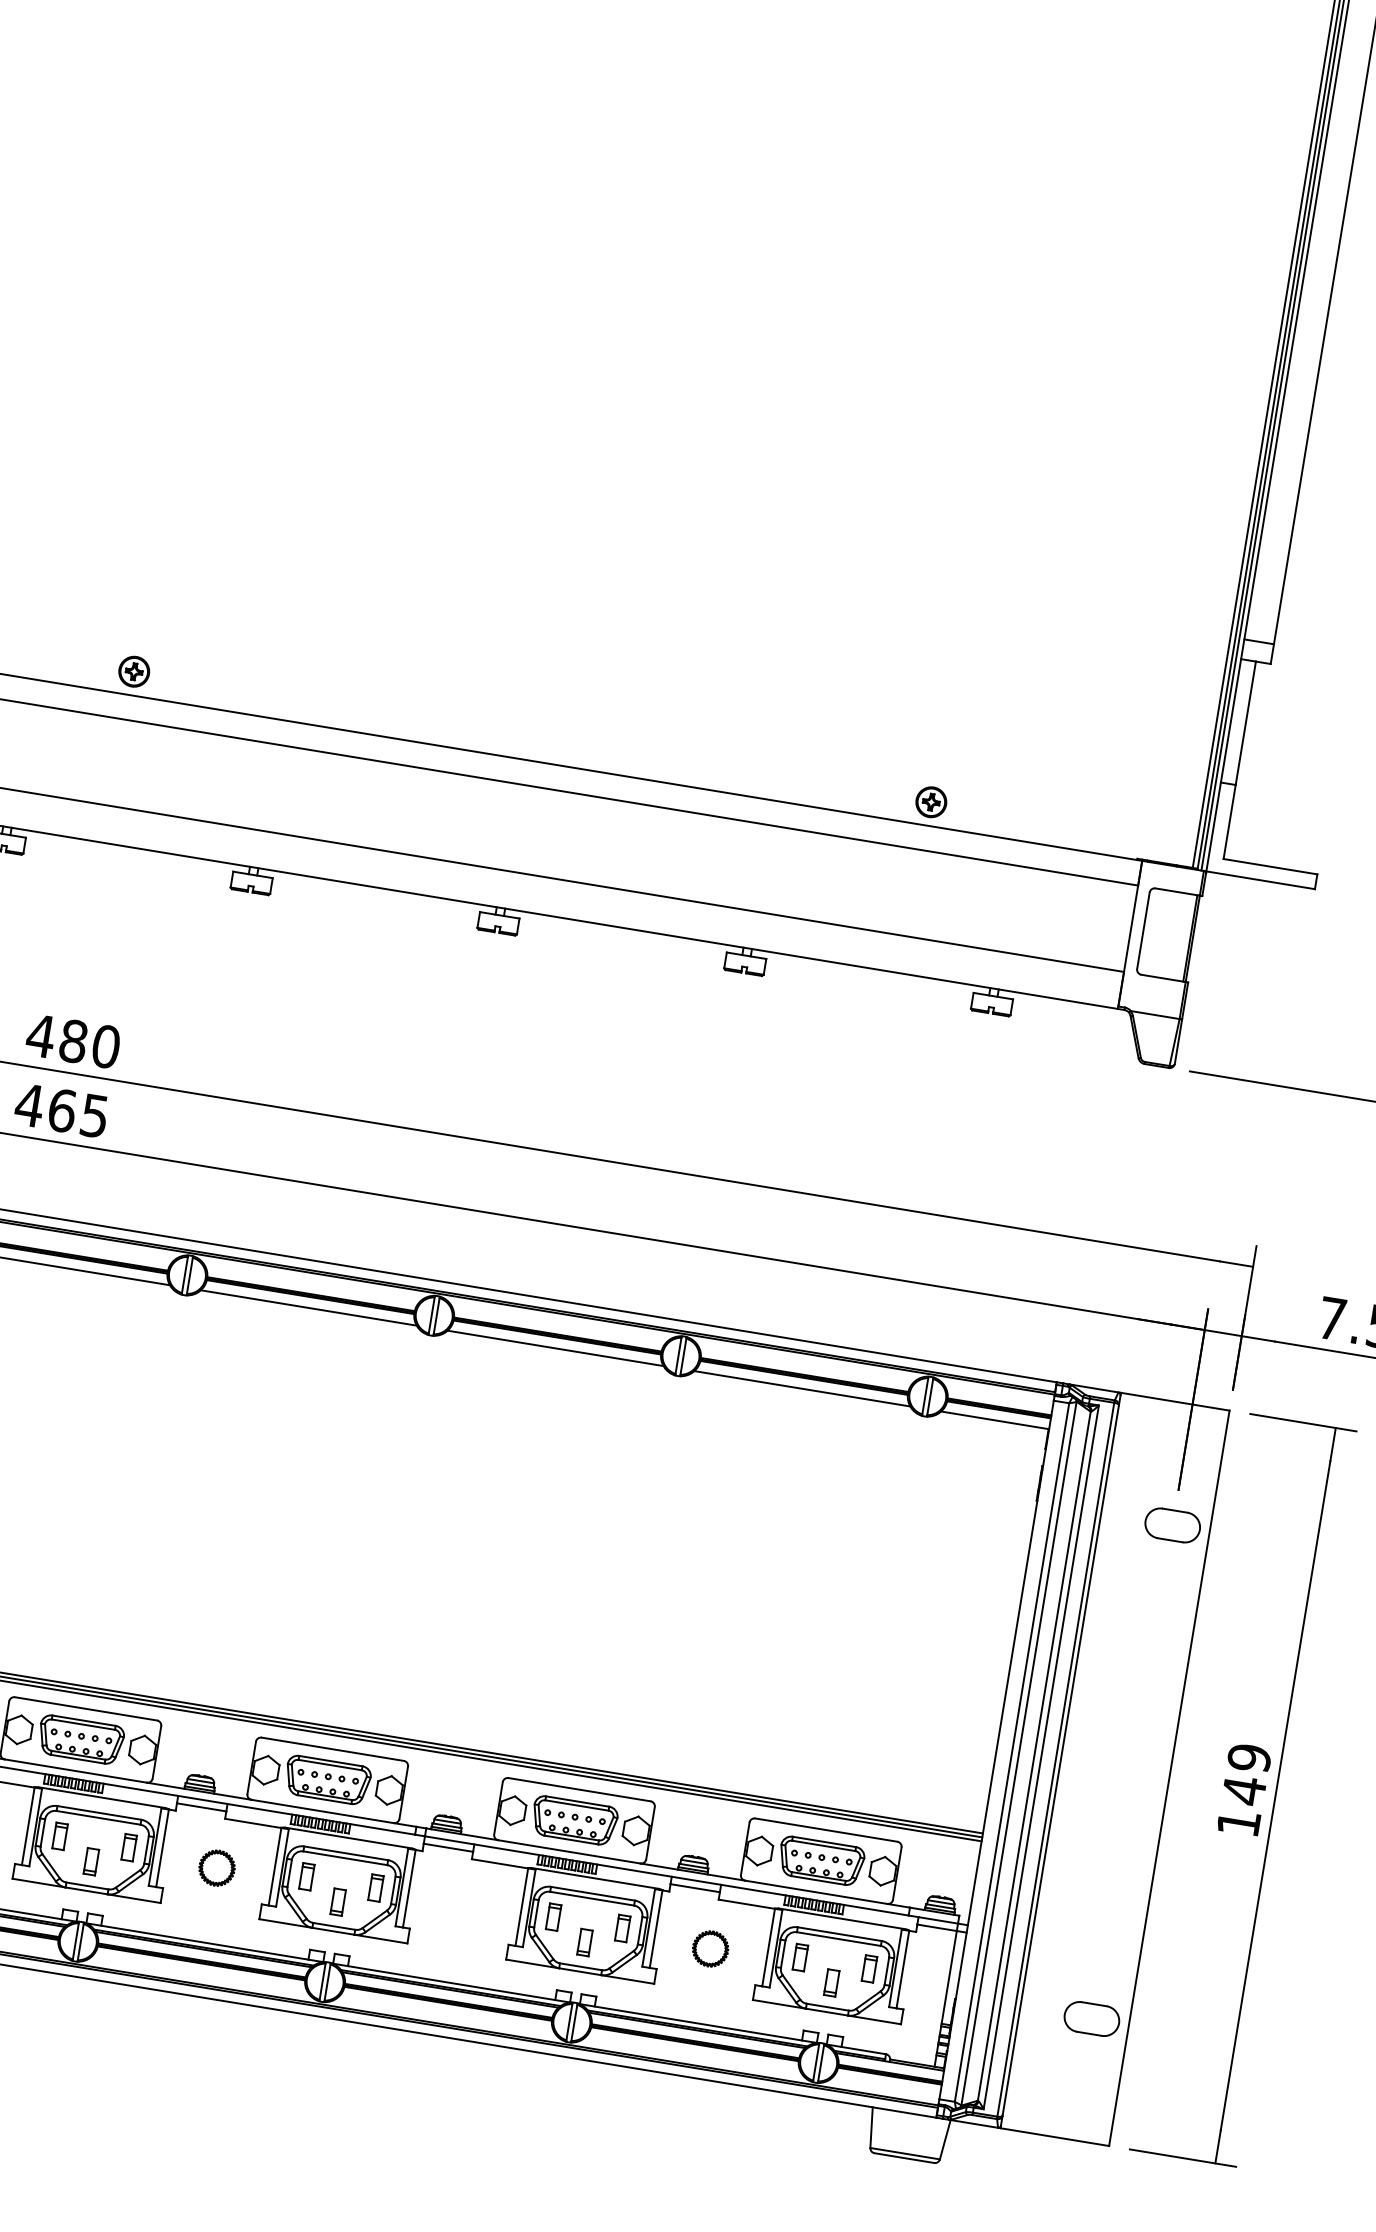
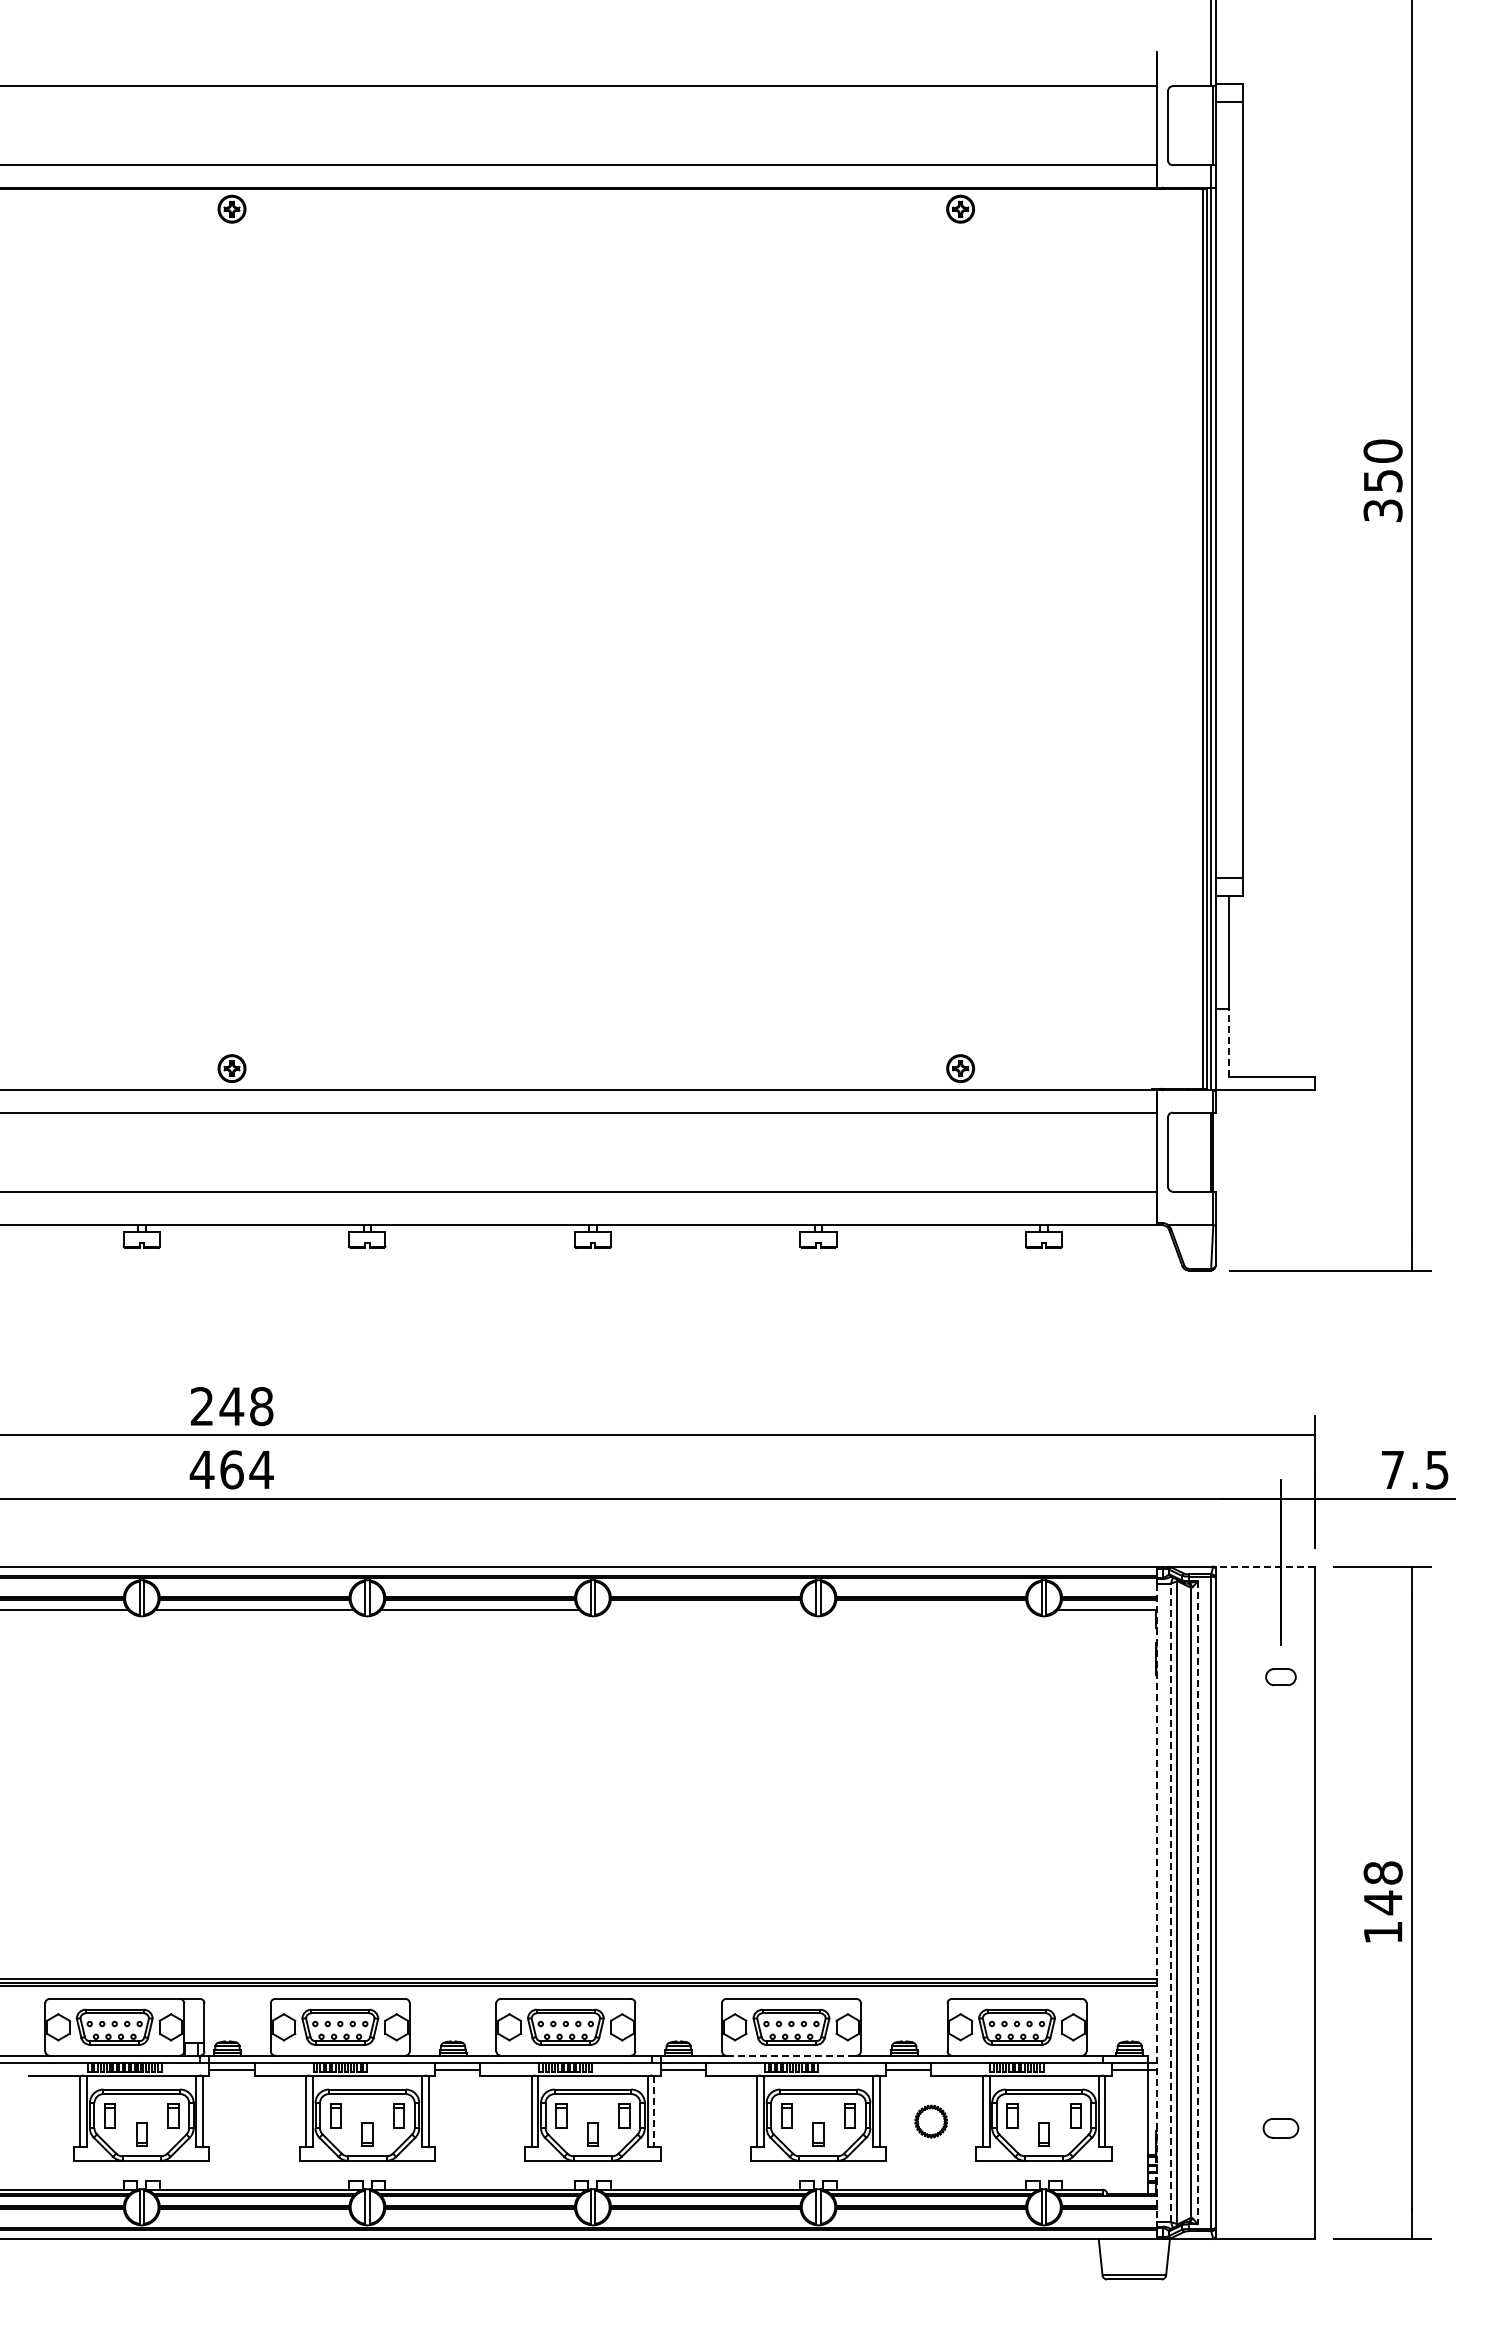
line: (1230, 821) -> (1229, 1042), solid -> dashed
text: (73, 1041) -> (231, 1406), 480 -> 248
text: (94, 1116) -> (261, 1470), 465 -> 464
line: (555, 1348) -> (705, 1609), removed
line: (802, 1388) -> (931, 1609), removed
line: (1175, 1401) -> (1265, 1566), solid -> dashed
part: (1172, 1524) -> (1280, 1676), size x0.6
line: (996, 1750) -> (1156, 1903), solid -> dashed
line: (1012, 1752) -> (1171, 1902), solid -> dashed
line: (1041, 1756) -> (1197, 1902), solid -> dashed
text: (1248, 1757) -> (1382, 1872), 149 -> 148
line: (569, 1851) -> (791, 2055), solid -> dashed
part: (216, 1867) -> (479, 2121), removed
line: (409, 1889) -> (654, 2112), solid -> dashed
part: (1091, 2019) -> (1280, 2128), size x0.7

